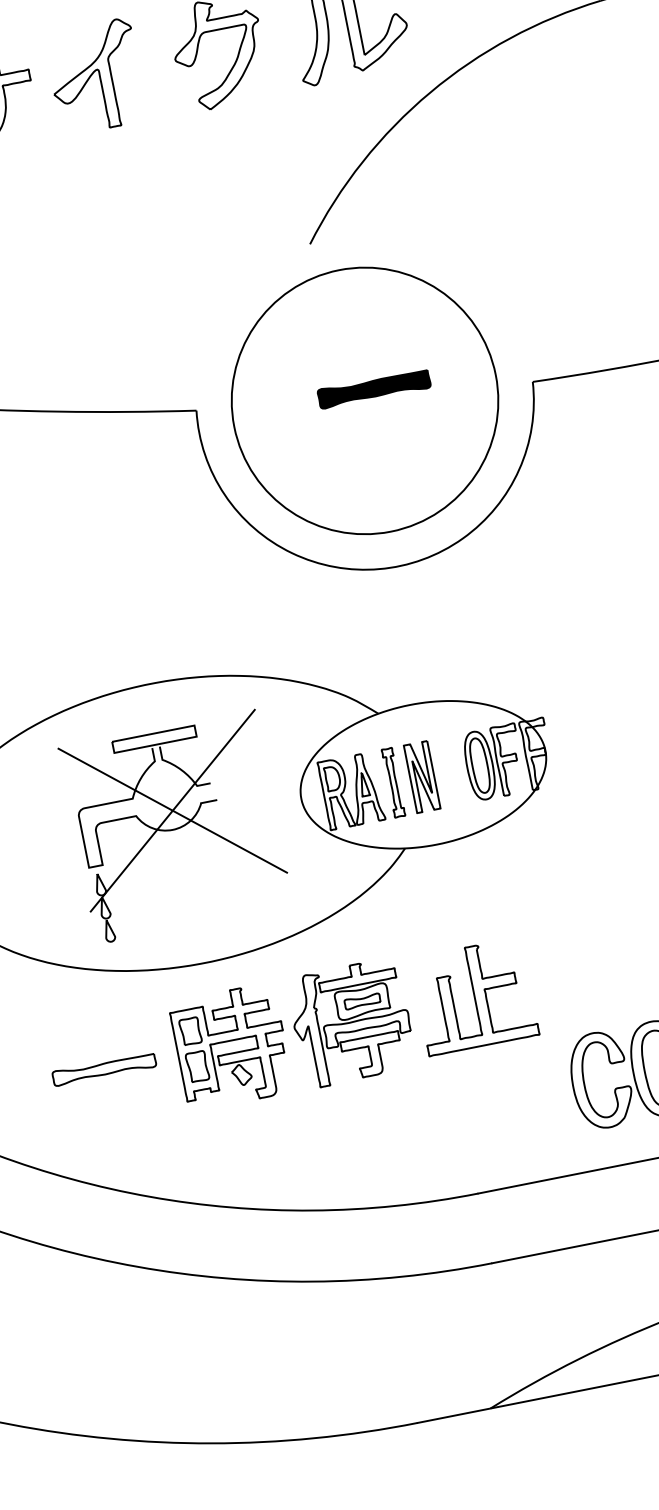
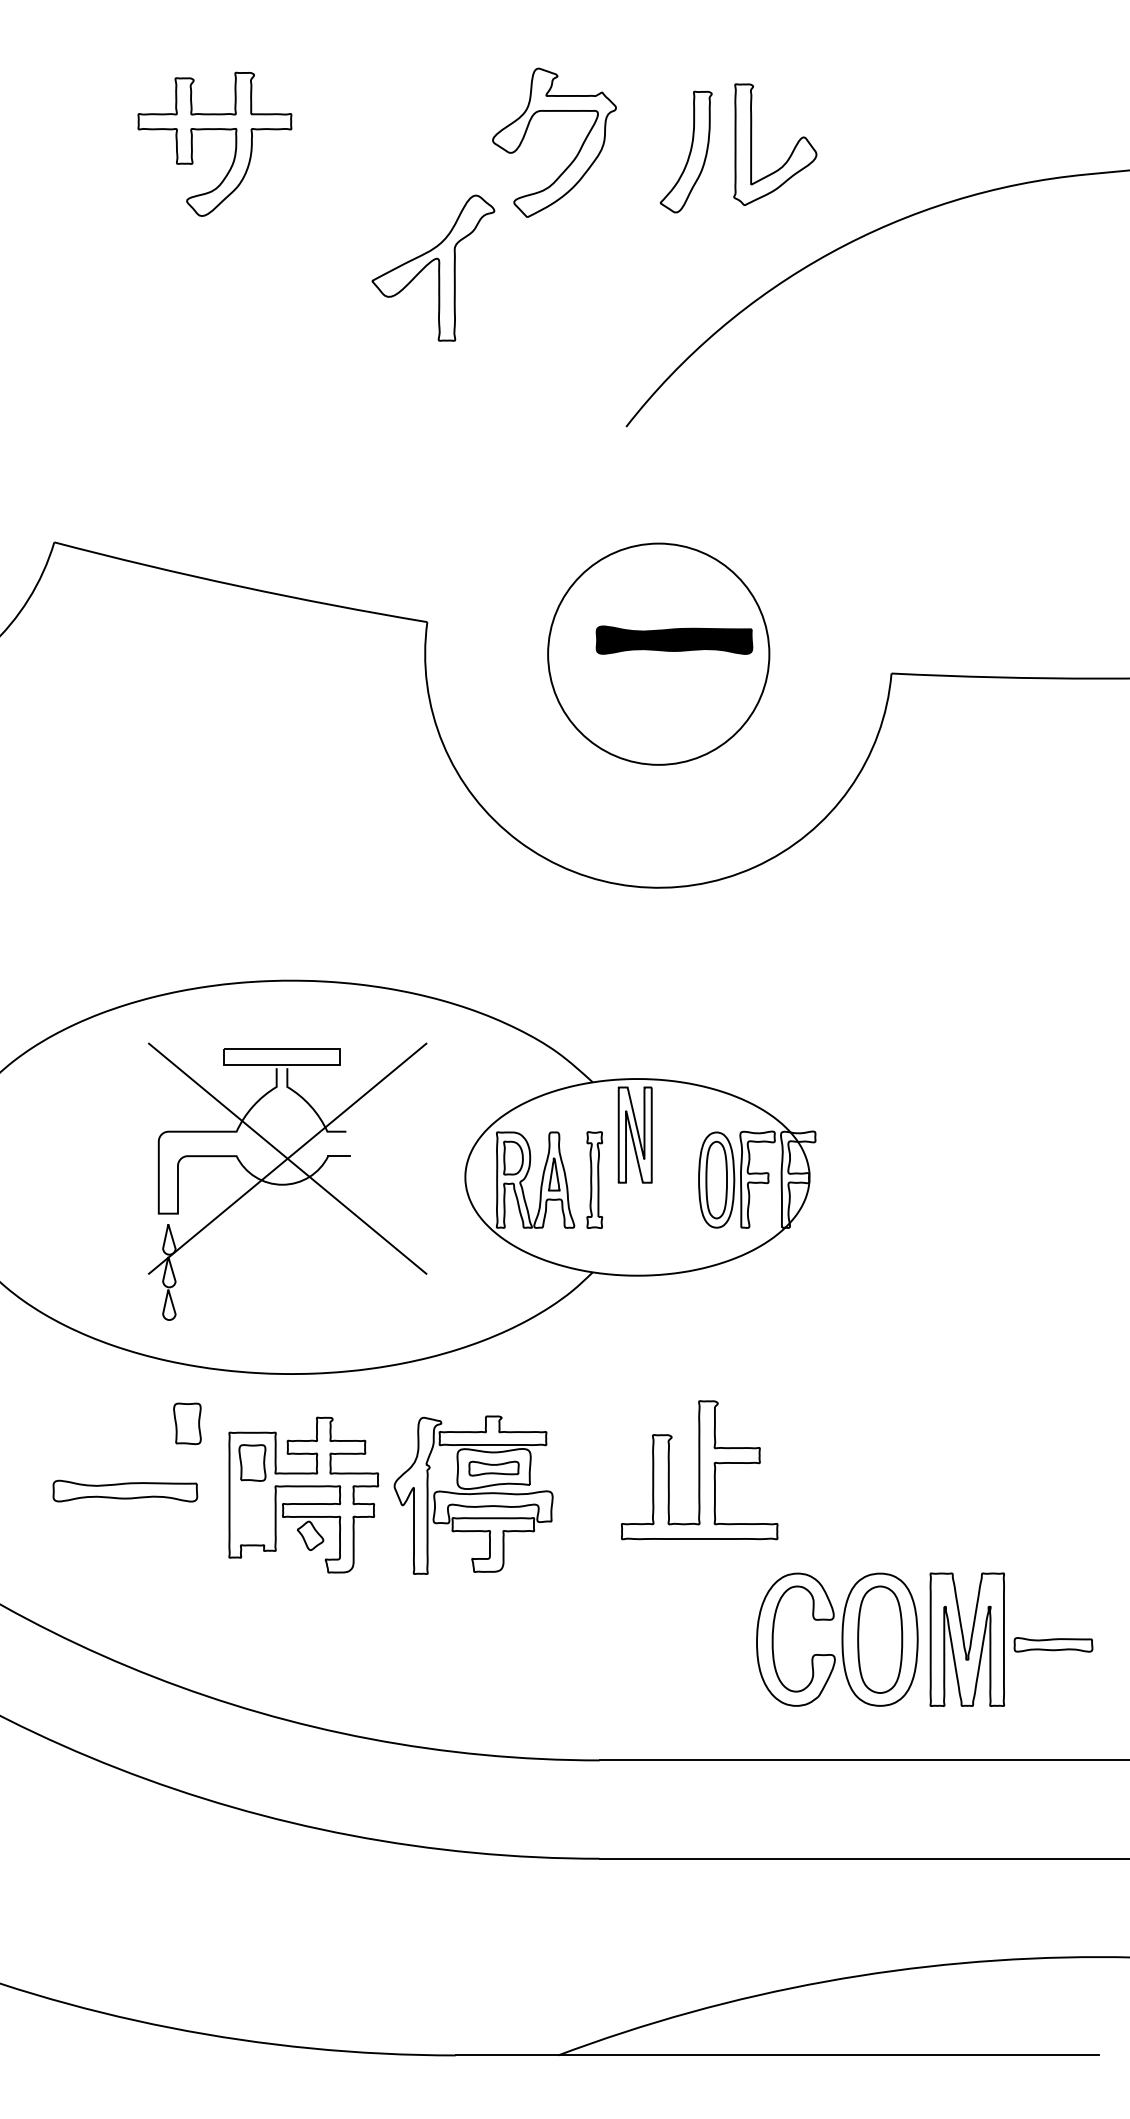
part: (95, 76) -> (433, 267), moved
circle: (364, 400) -> (658, 653), size x0.6
part: (421, 776) -> (634, 1134), moved
part: (474, 996) -> (699, 1470), moved
part: (197, 1066) -> (187, 1423), moved

